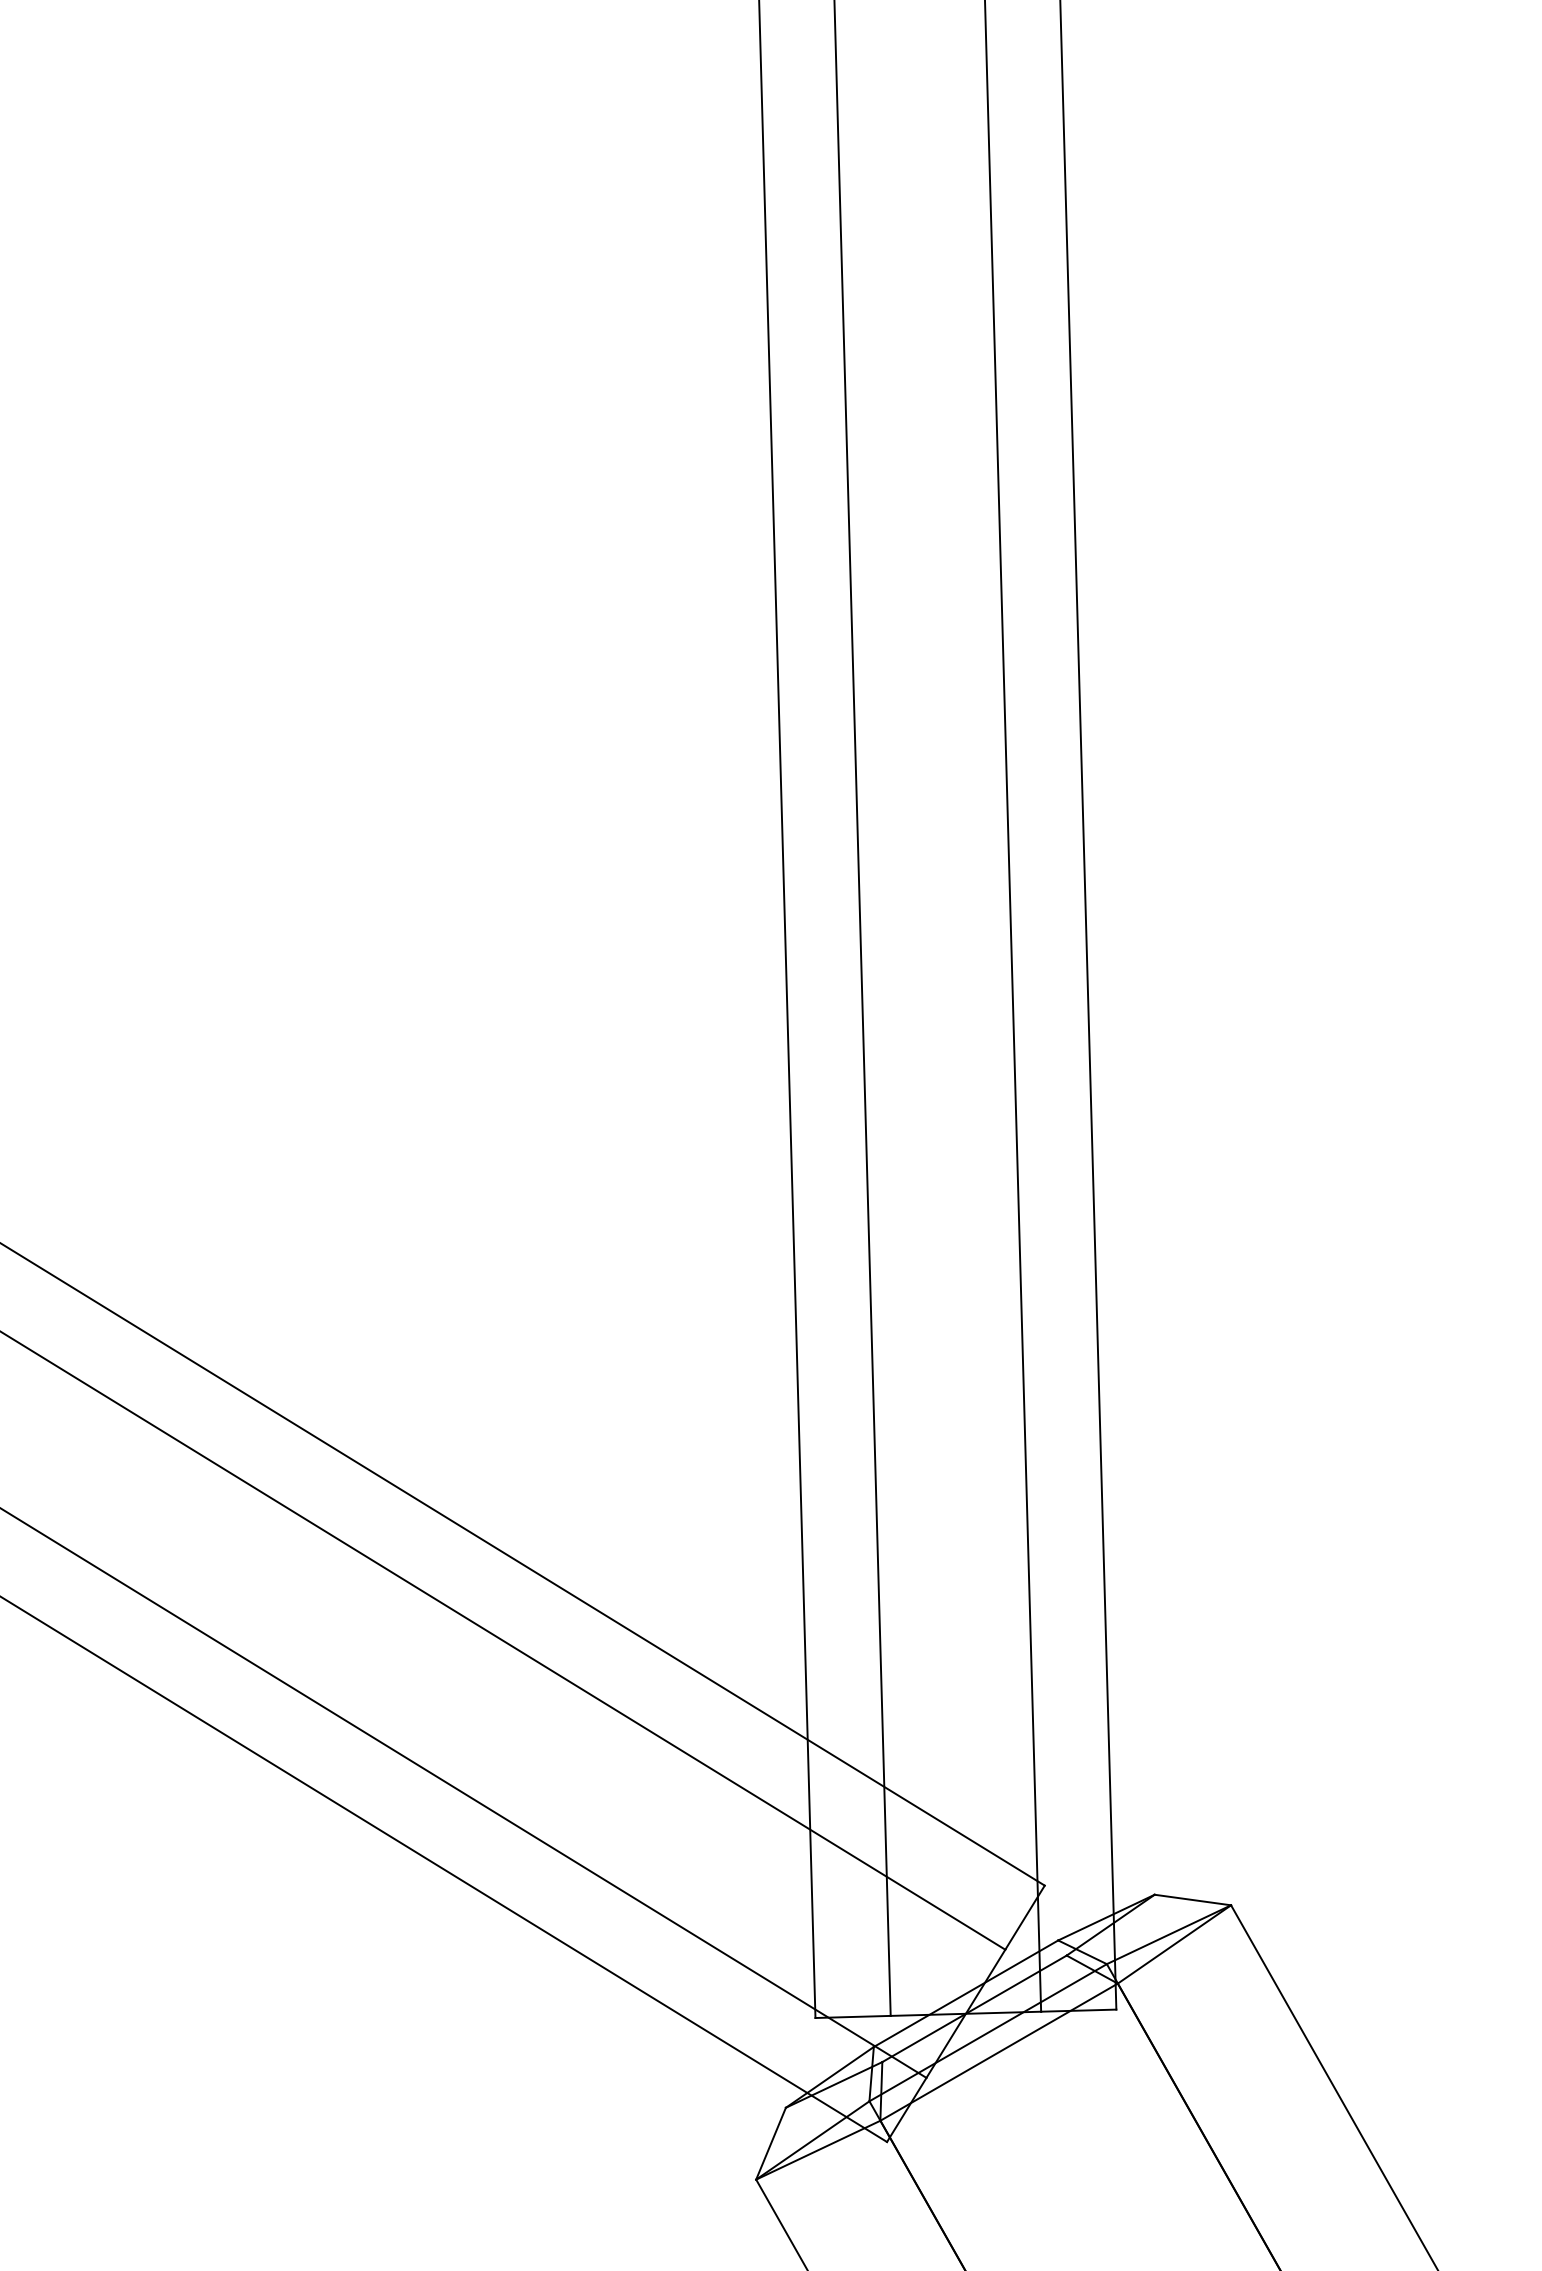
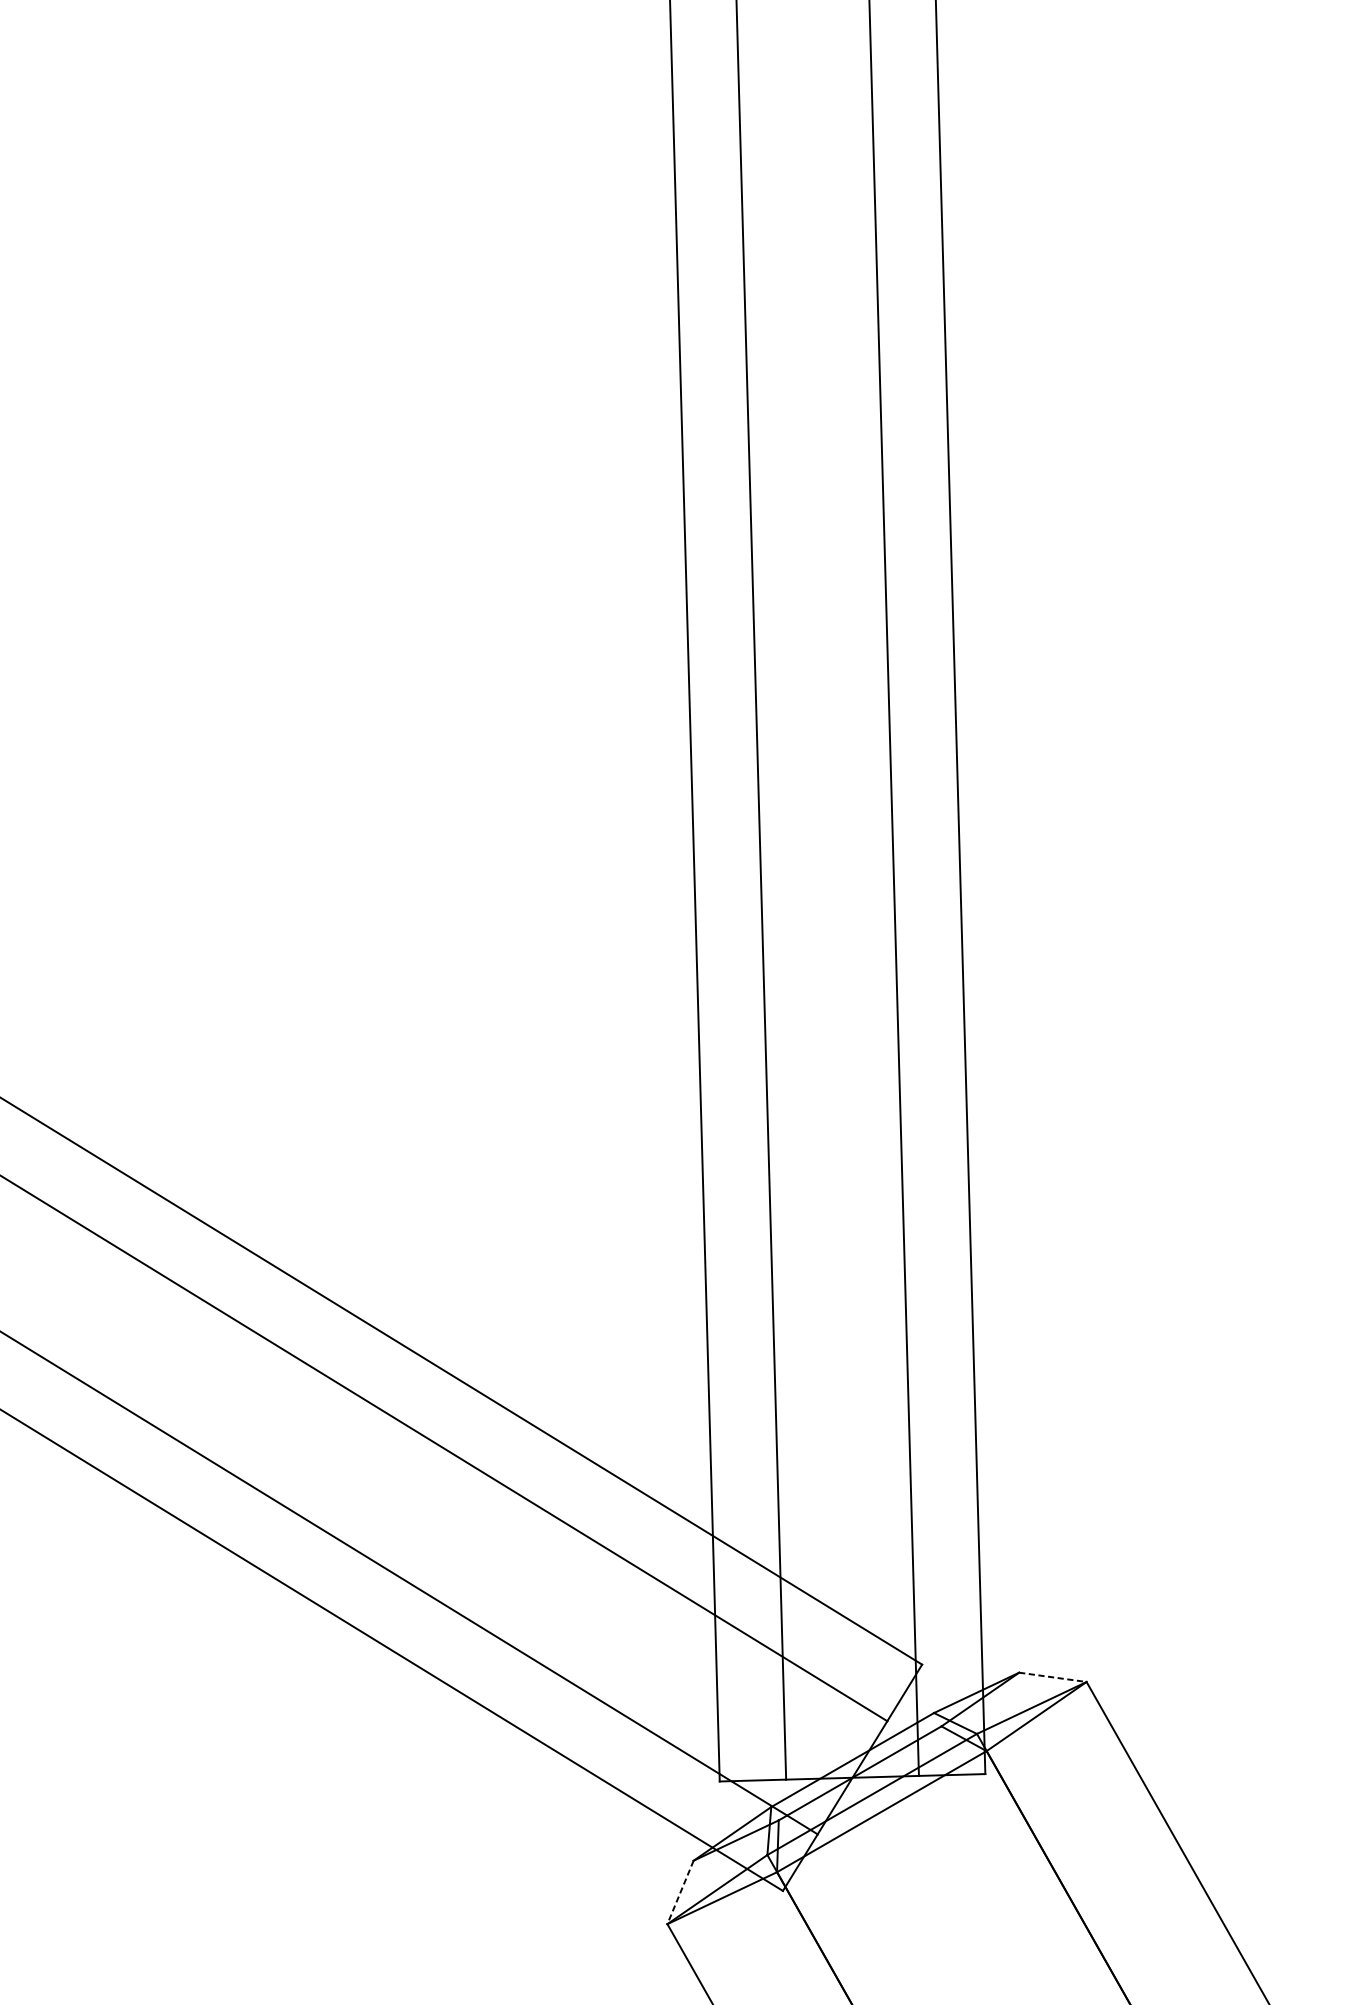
line: (1192, 1900) -> (1052, 1677), solid -> dashed
line: (771, 2143) -> (680, 1892), solid -> dashed

